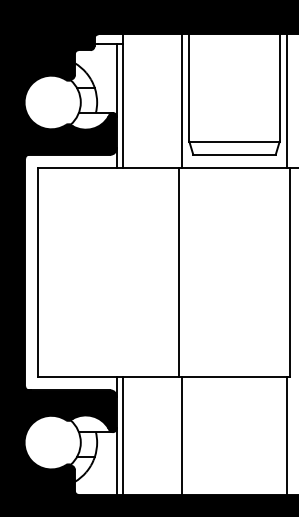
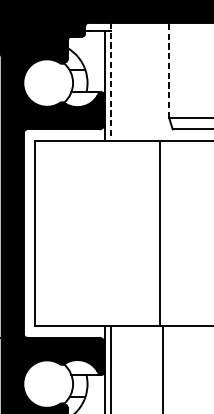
line: (189, 88) -> (169, 70), solid -> dashed
line: (182, 100) -> (163, 81), removed
line: (123, 101) -> (110, 82), solid -> dashed

